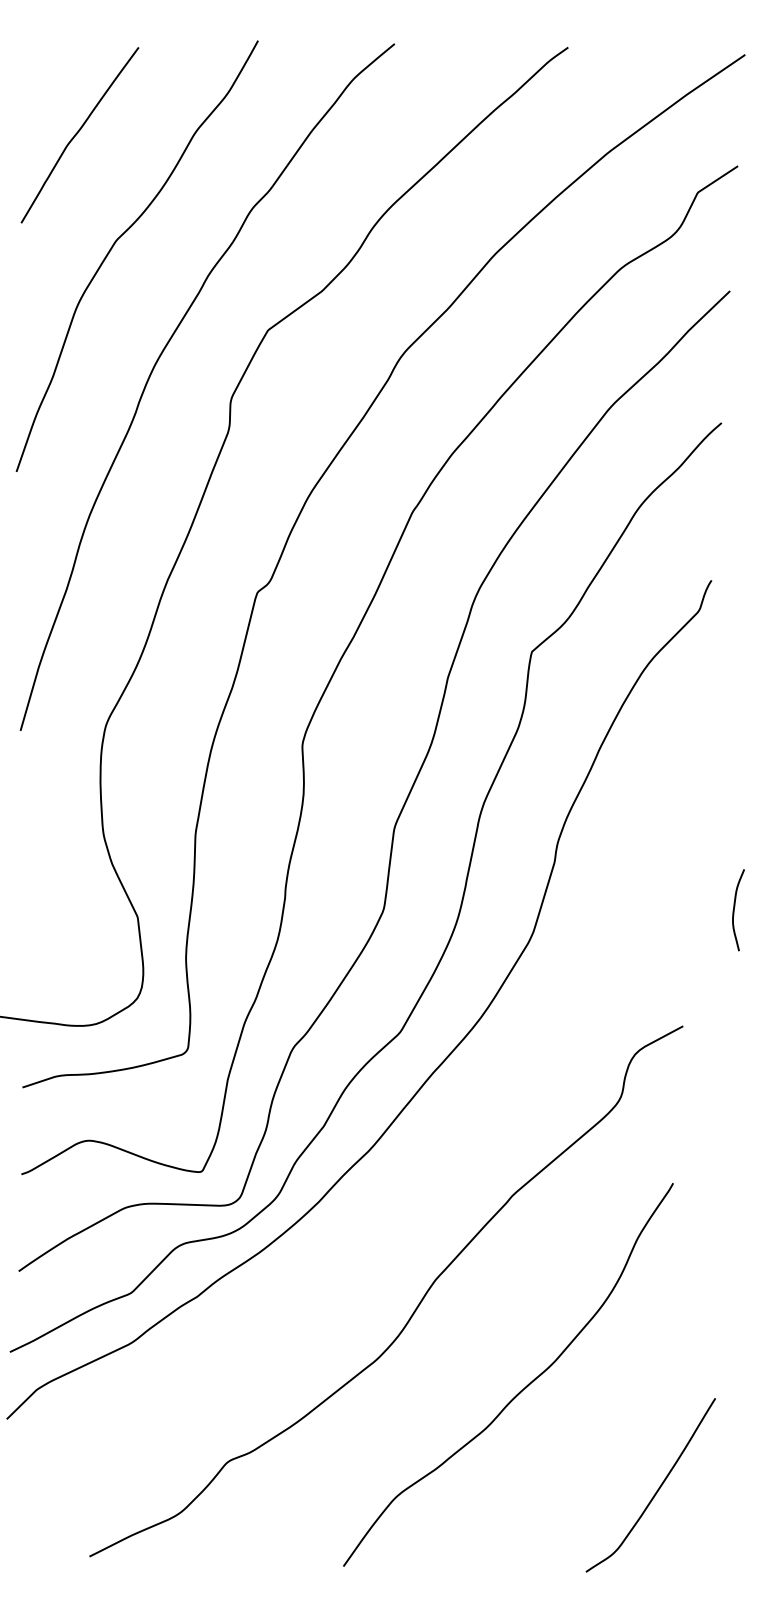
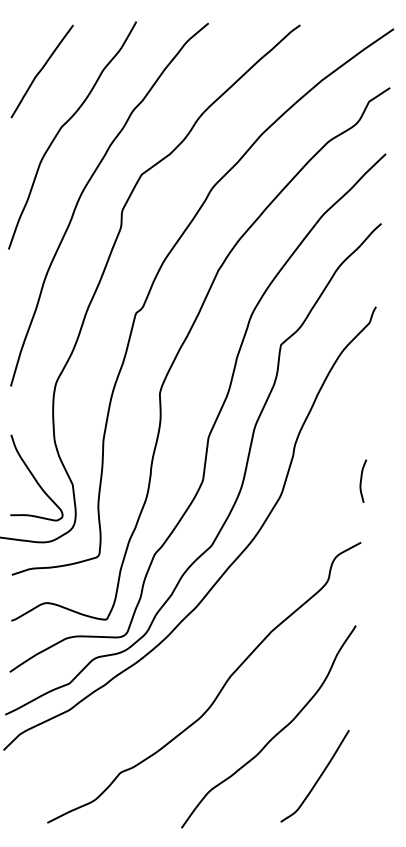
curve: (67, 903) -> (35, 477), added
curve: (734, 908) -> (361, 480), moved
curve: (657, 1487) -> (318, 777), moved

